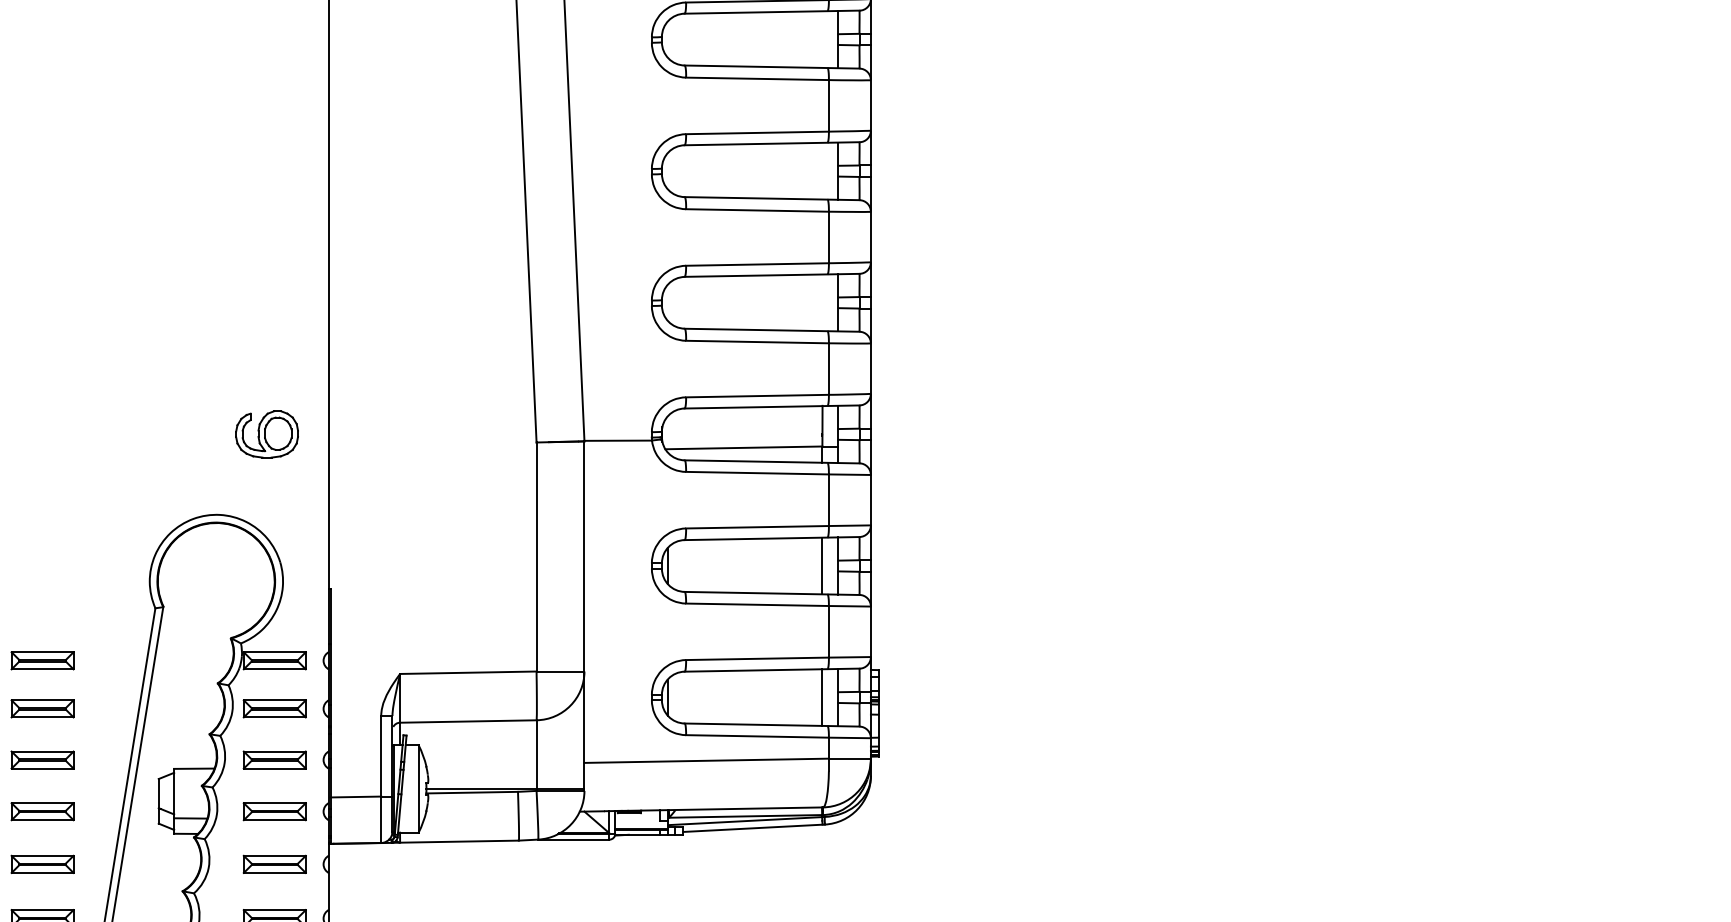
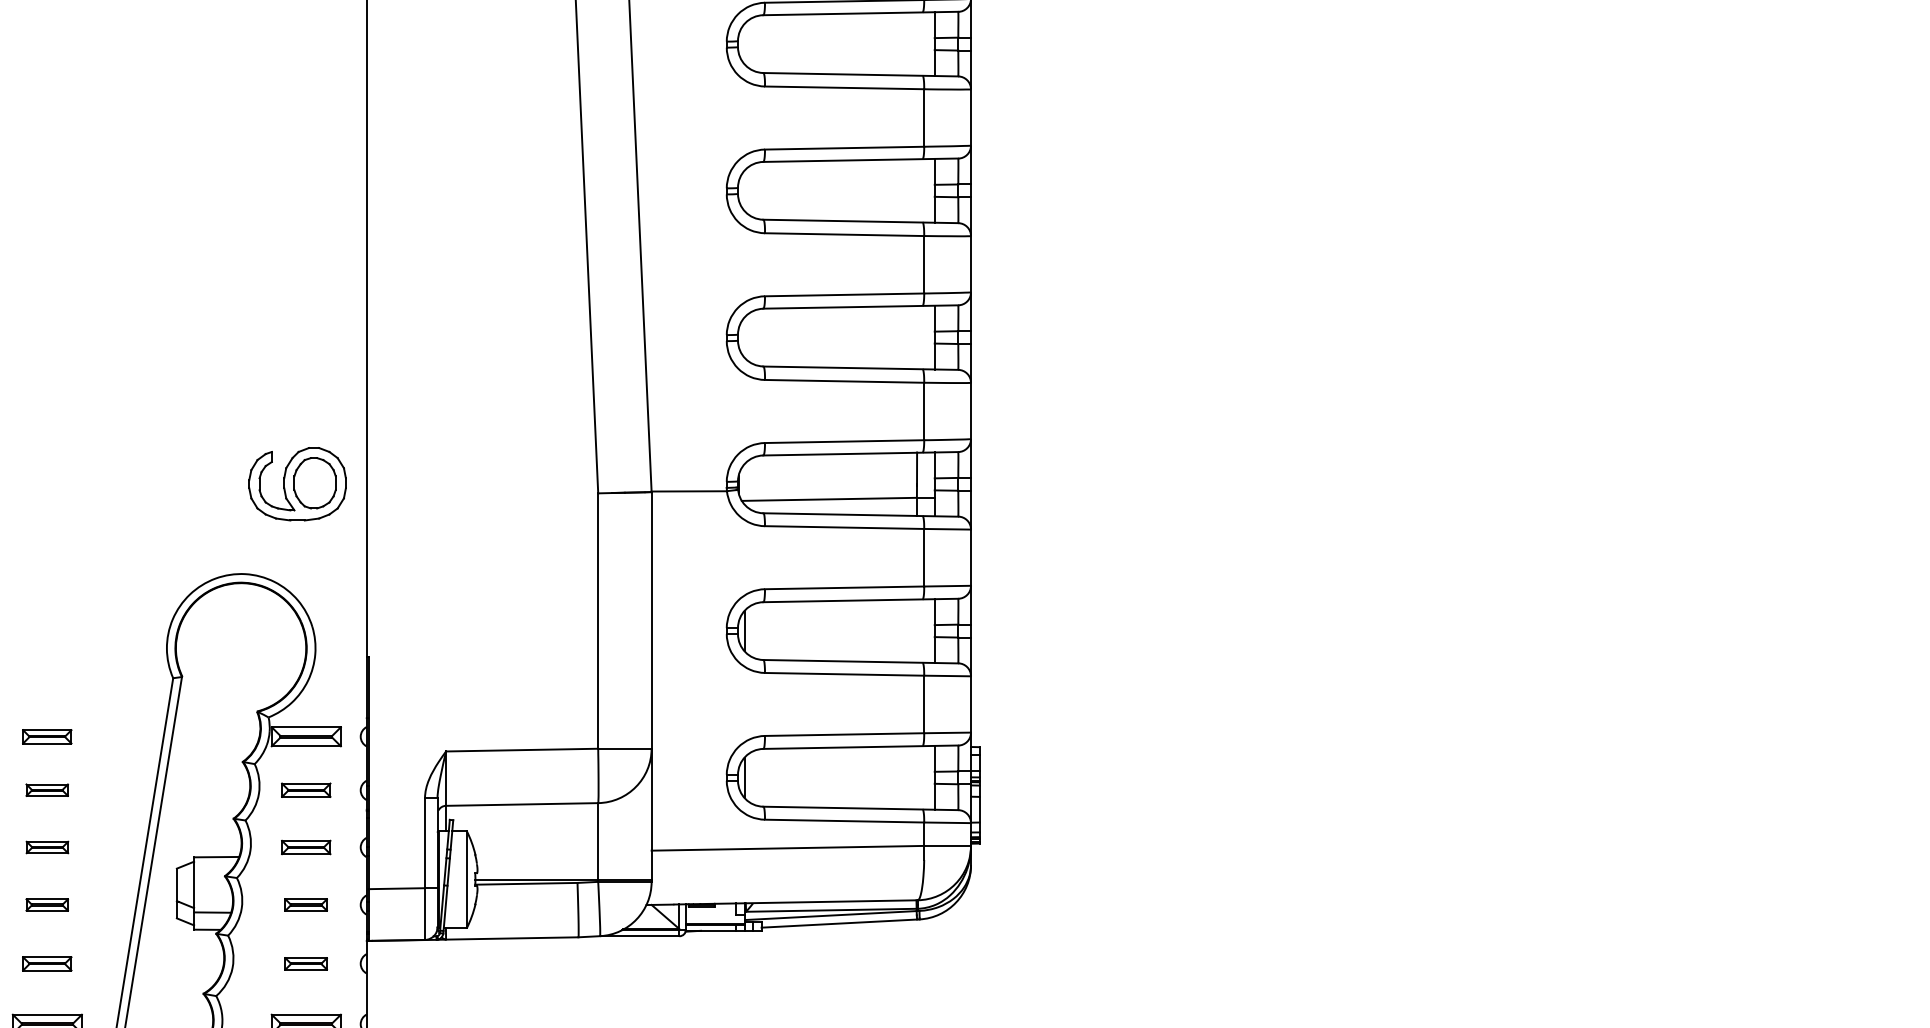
part: (266, 434) -> (297, 484), size x1.4
line: (822, 565) -> (916, 630), removed
part: (41, 660) -> (46, 736), size x0.7
line: (822, 697) -> (916, 777), removed
part: (41, 708) -> (46, 789), size x0.6
part: (274, 708) -> (305, 789), size x0.7
part: (42, 760) -> (47, 847), size x0.6
part: (274, 760) -> (305, 847), size x0.7
part: (41, 811) -> (46, 904), size x0.6
part: (274, 811) -> (305, 904), size x0.6
part: (41, 864) -> (46, 963), size x0.7
part: (274, 864) -> (305, 963), size x0.6

